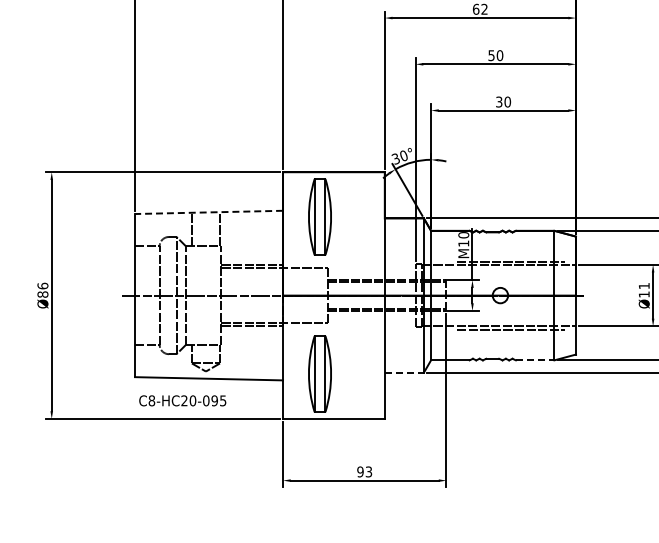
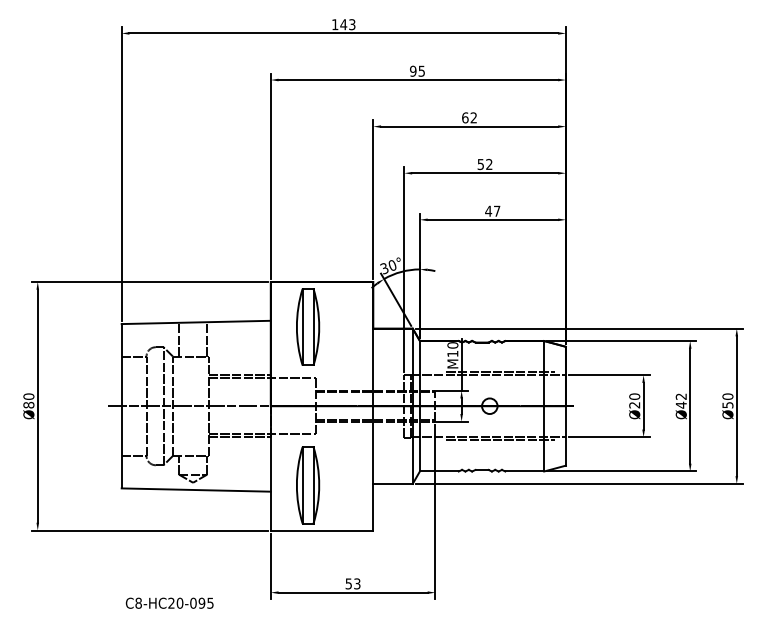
text: (500, 55) -> (489, 164), 50 -> 52
text: (503, 101) -> (492, 210), 30 -> 47
line: (209, 212) -> (196, 322), dashed -> solid
text: (42, 285) -> (28, 396), Ø86 -> Ø80
text: (644, 289) -> (634, 400), Ø11 -> Ø20
line: (535, 360) -> (525, 471), dashed -> solid
line: (404, 372) -> (393, 483), dashed -> solid
text: (182, 400) -> (169, 602), moved
text: (360, 471) -> (348, 583), 93 -> 53

